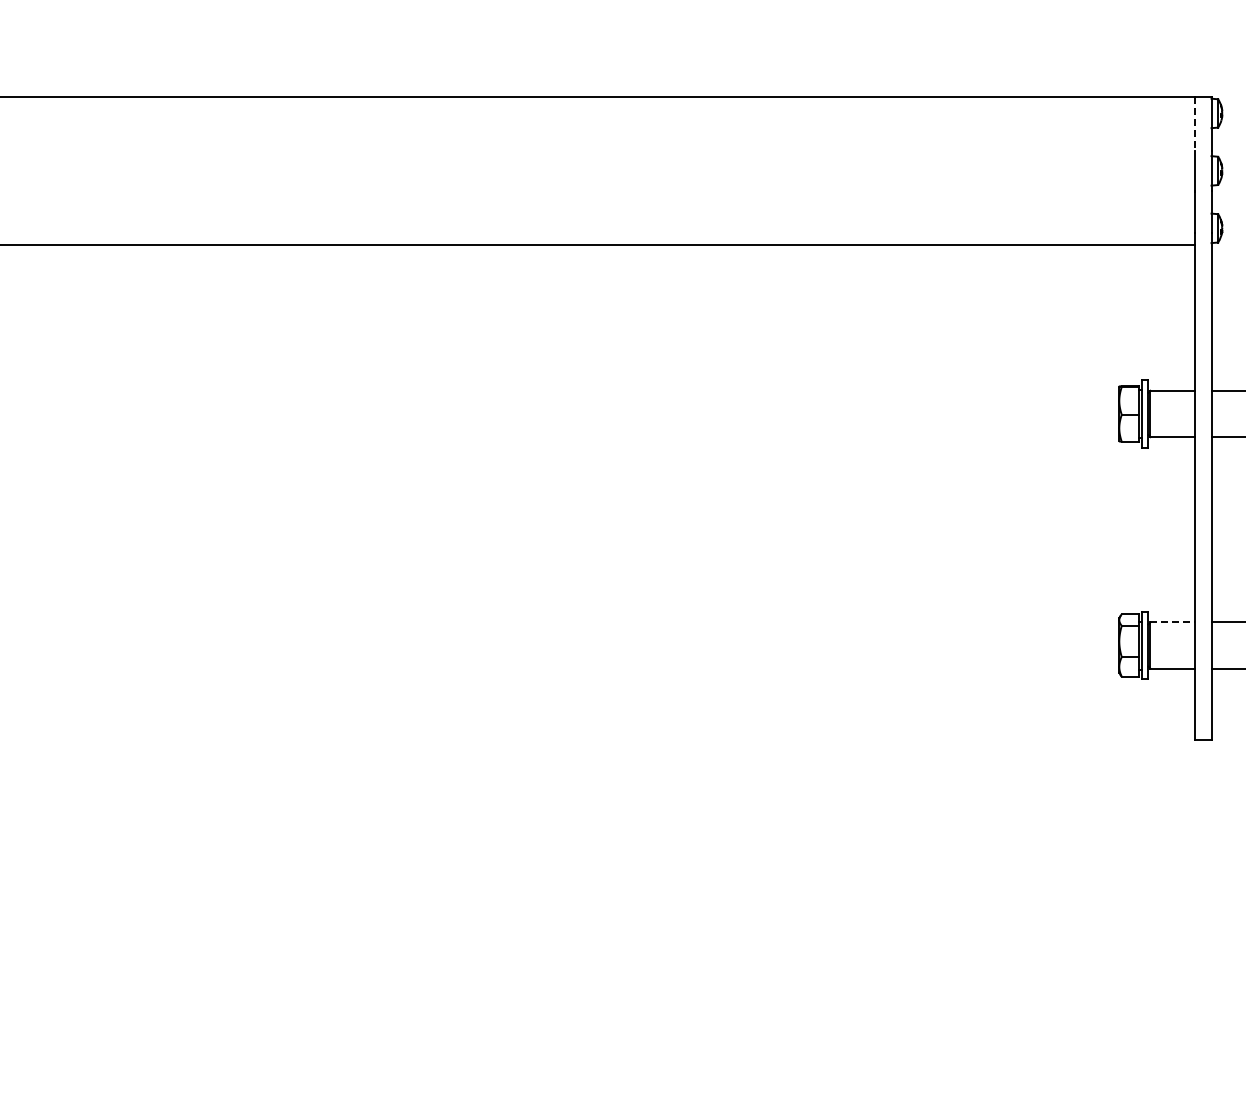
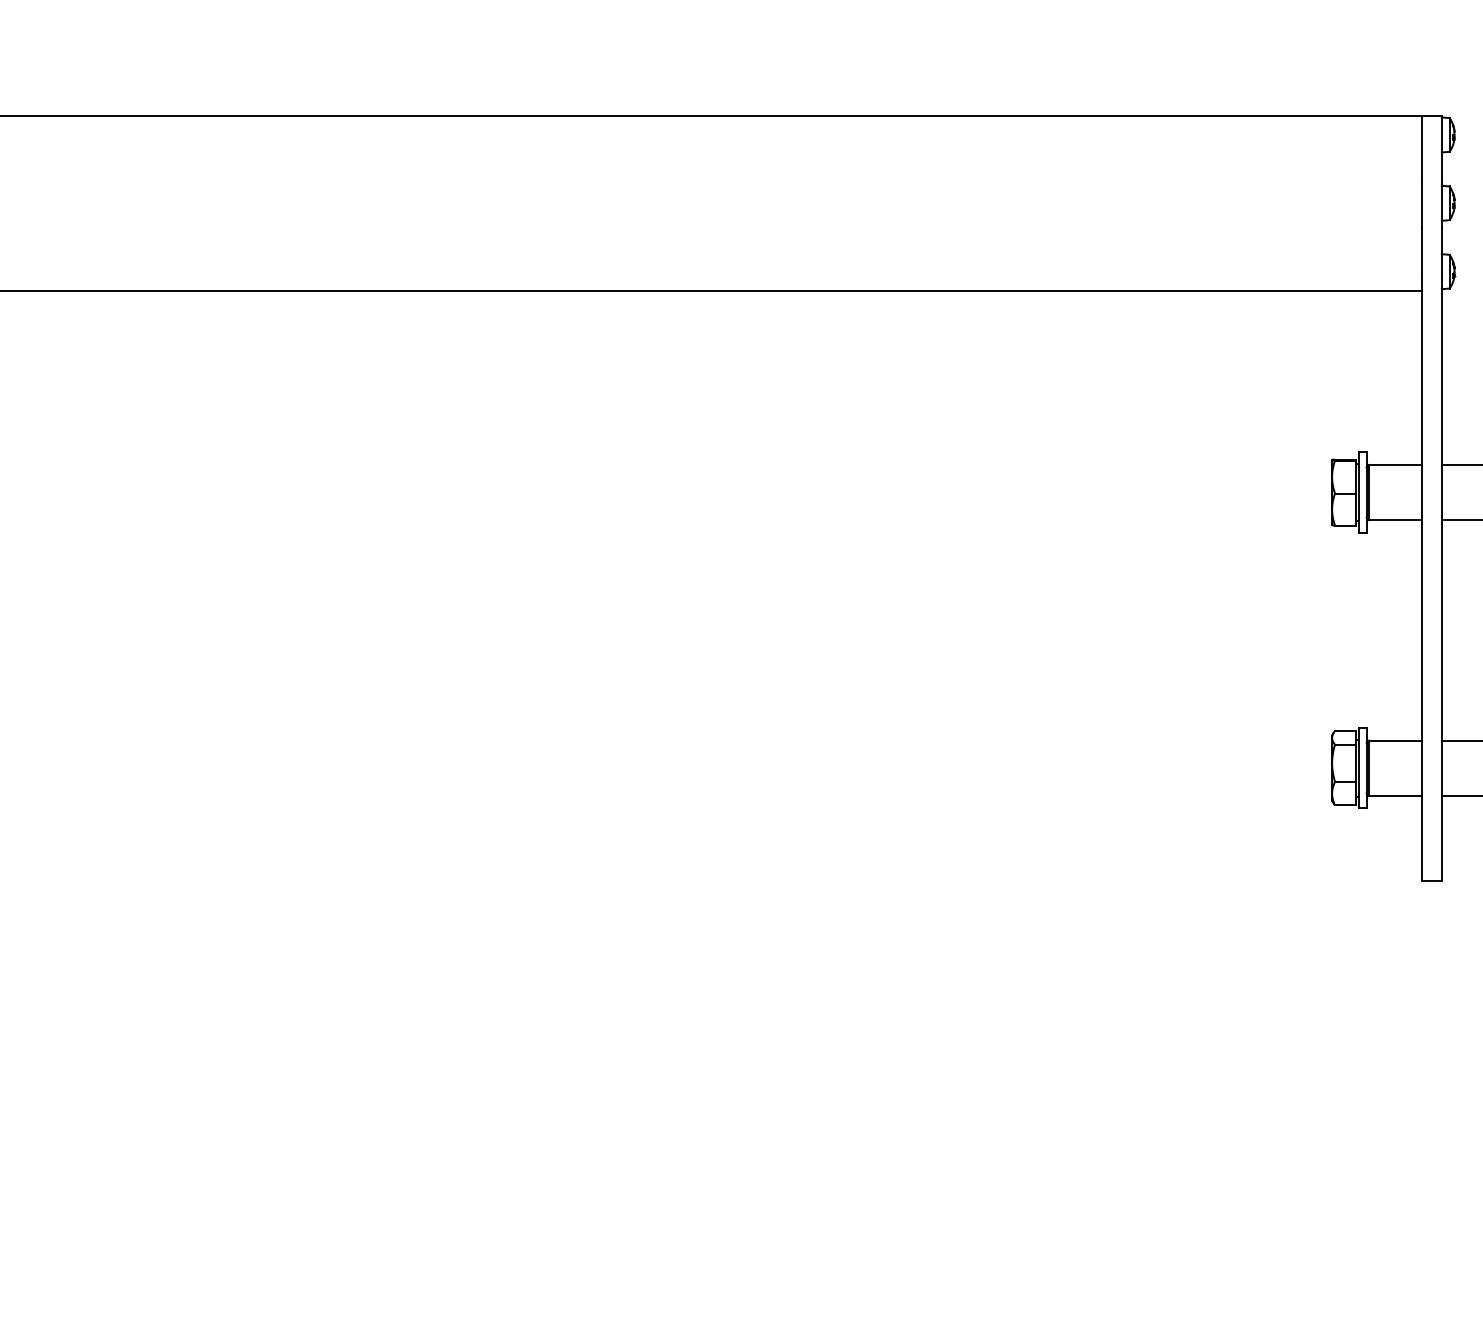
line: (1194, 123) -> (1421, 146), dashed -> solid
line: (1173, 622) -> (1396, 740), dashed -> solid

